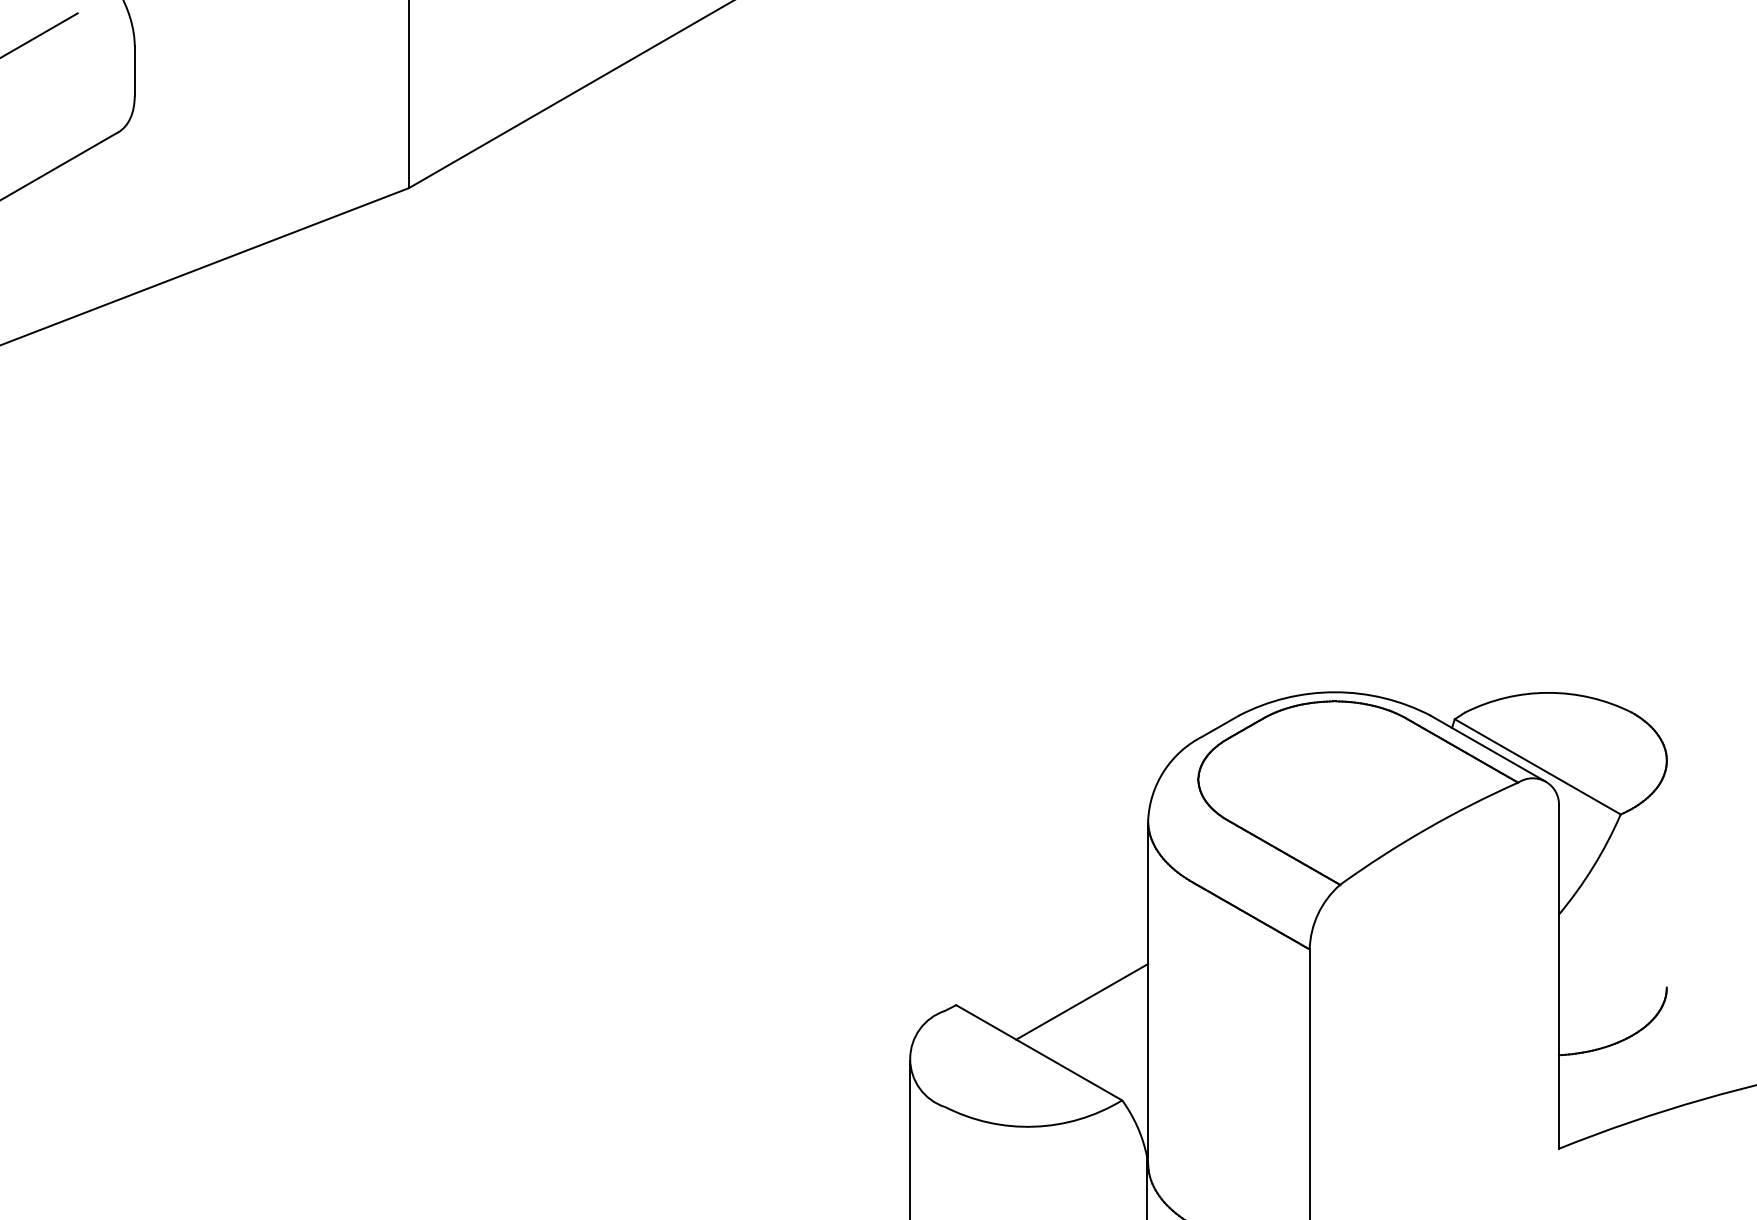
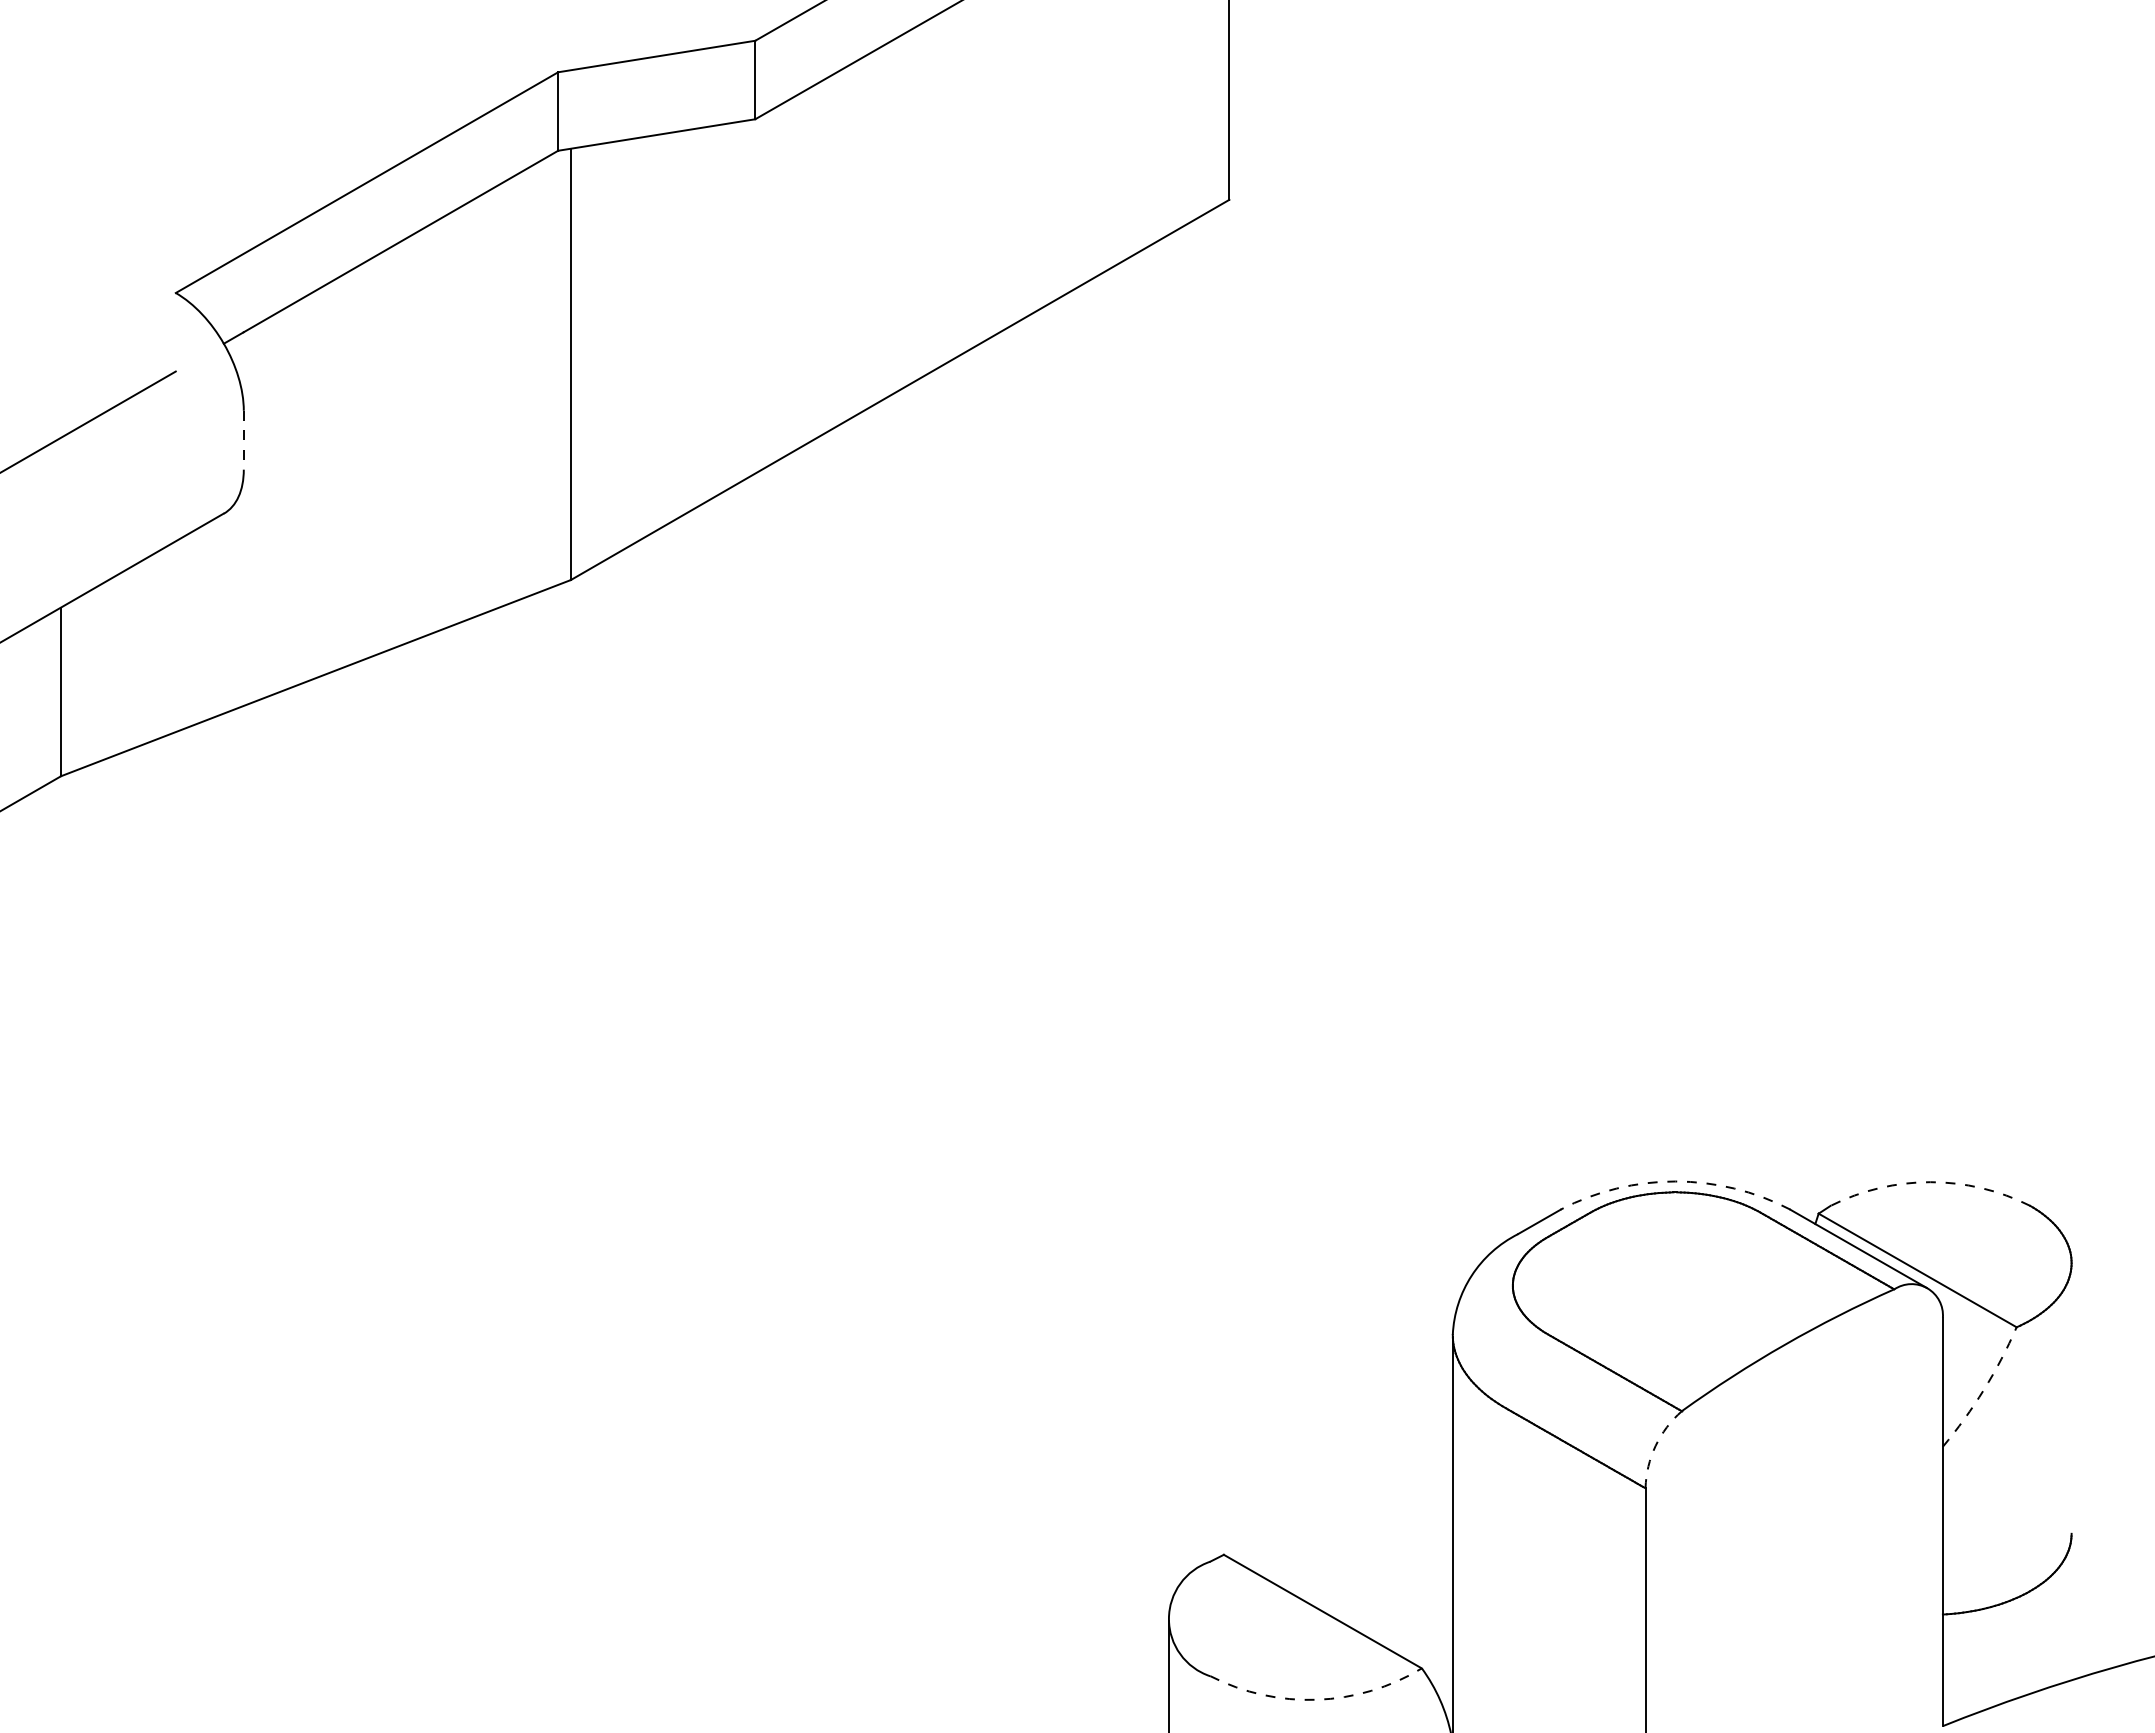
line: (134, 71) -> (243, 440), solid -> dashed
arc: (1334, 692) -> (1675, 1181), solid -> dashed
arc: (1548, 693) -> (1930, 1182), solid -> dashed
arc: (1593, 866) -> (1984, 1389), solid -> dashed
arc: (1318, 913) -> (1655, 1445), solid -> dashed
line: (1081, 1001) -> (1373, 1550), removed
arc: (1034, 1126) -> (1317, 1699), solid -> dashed

